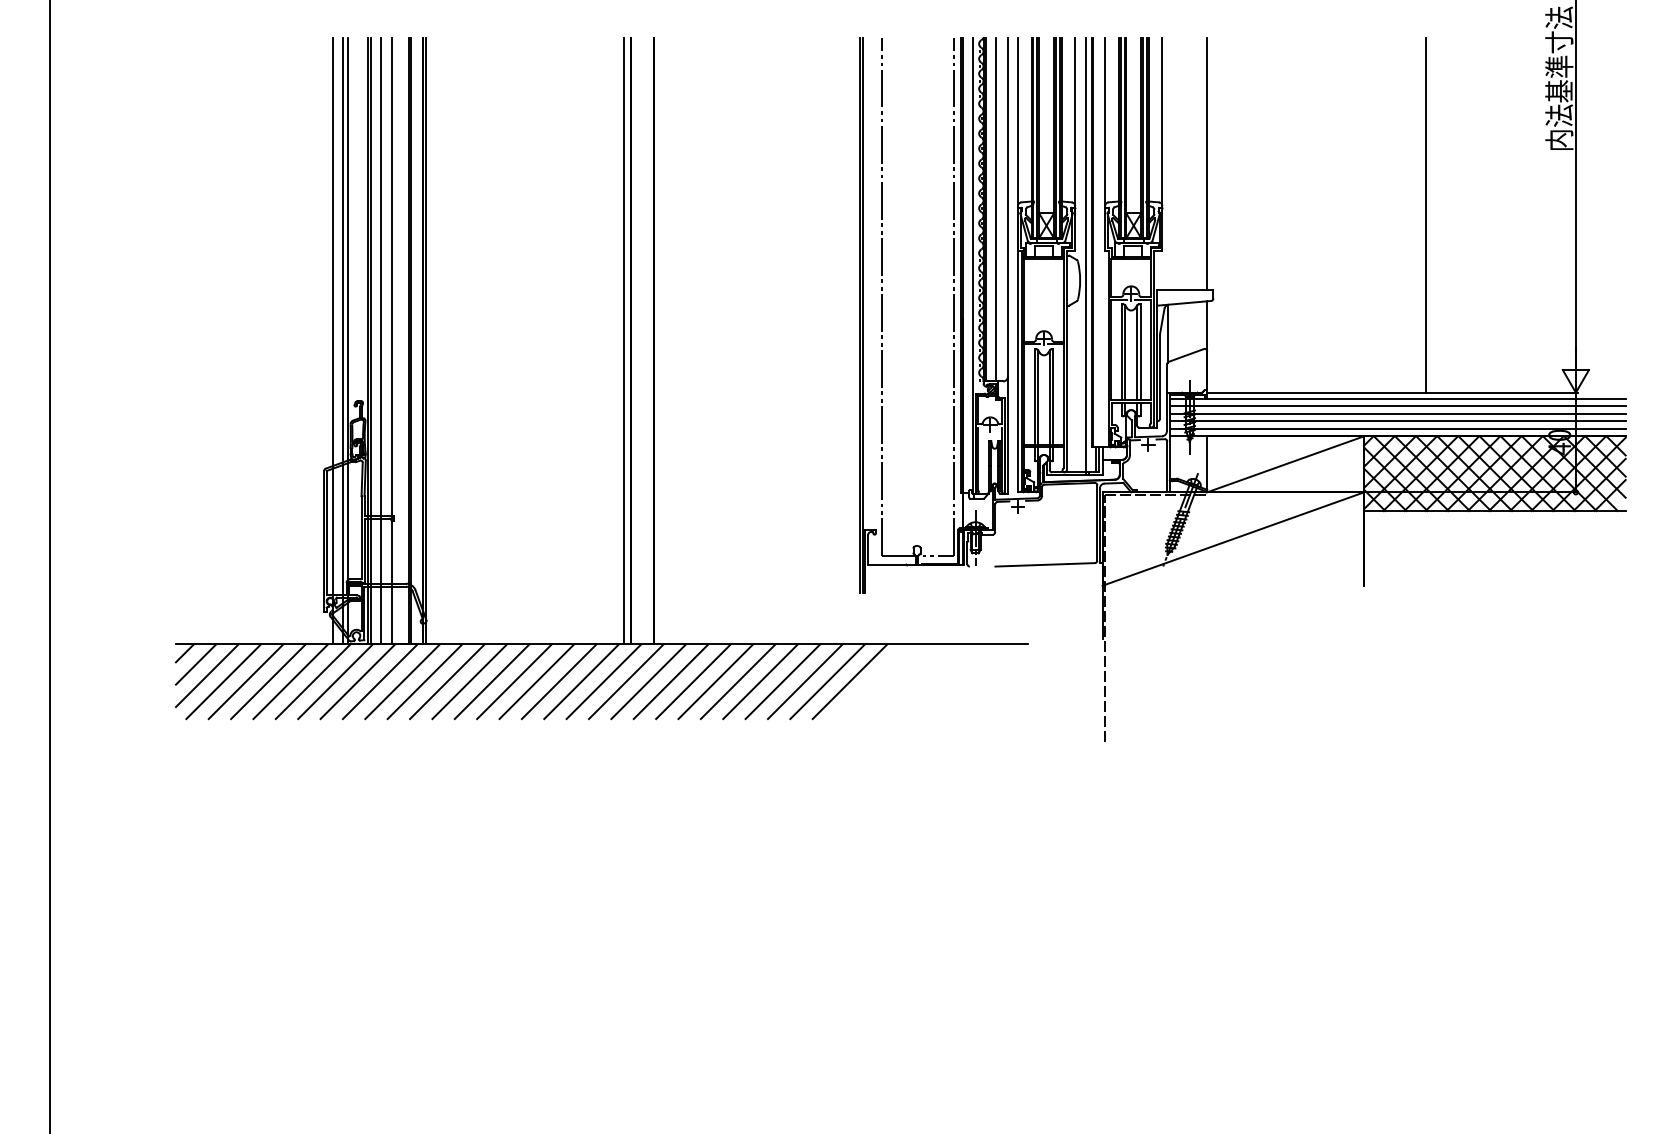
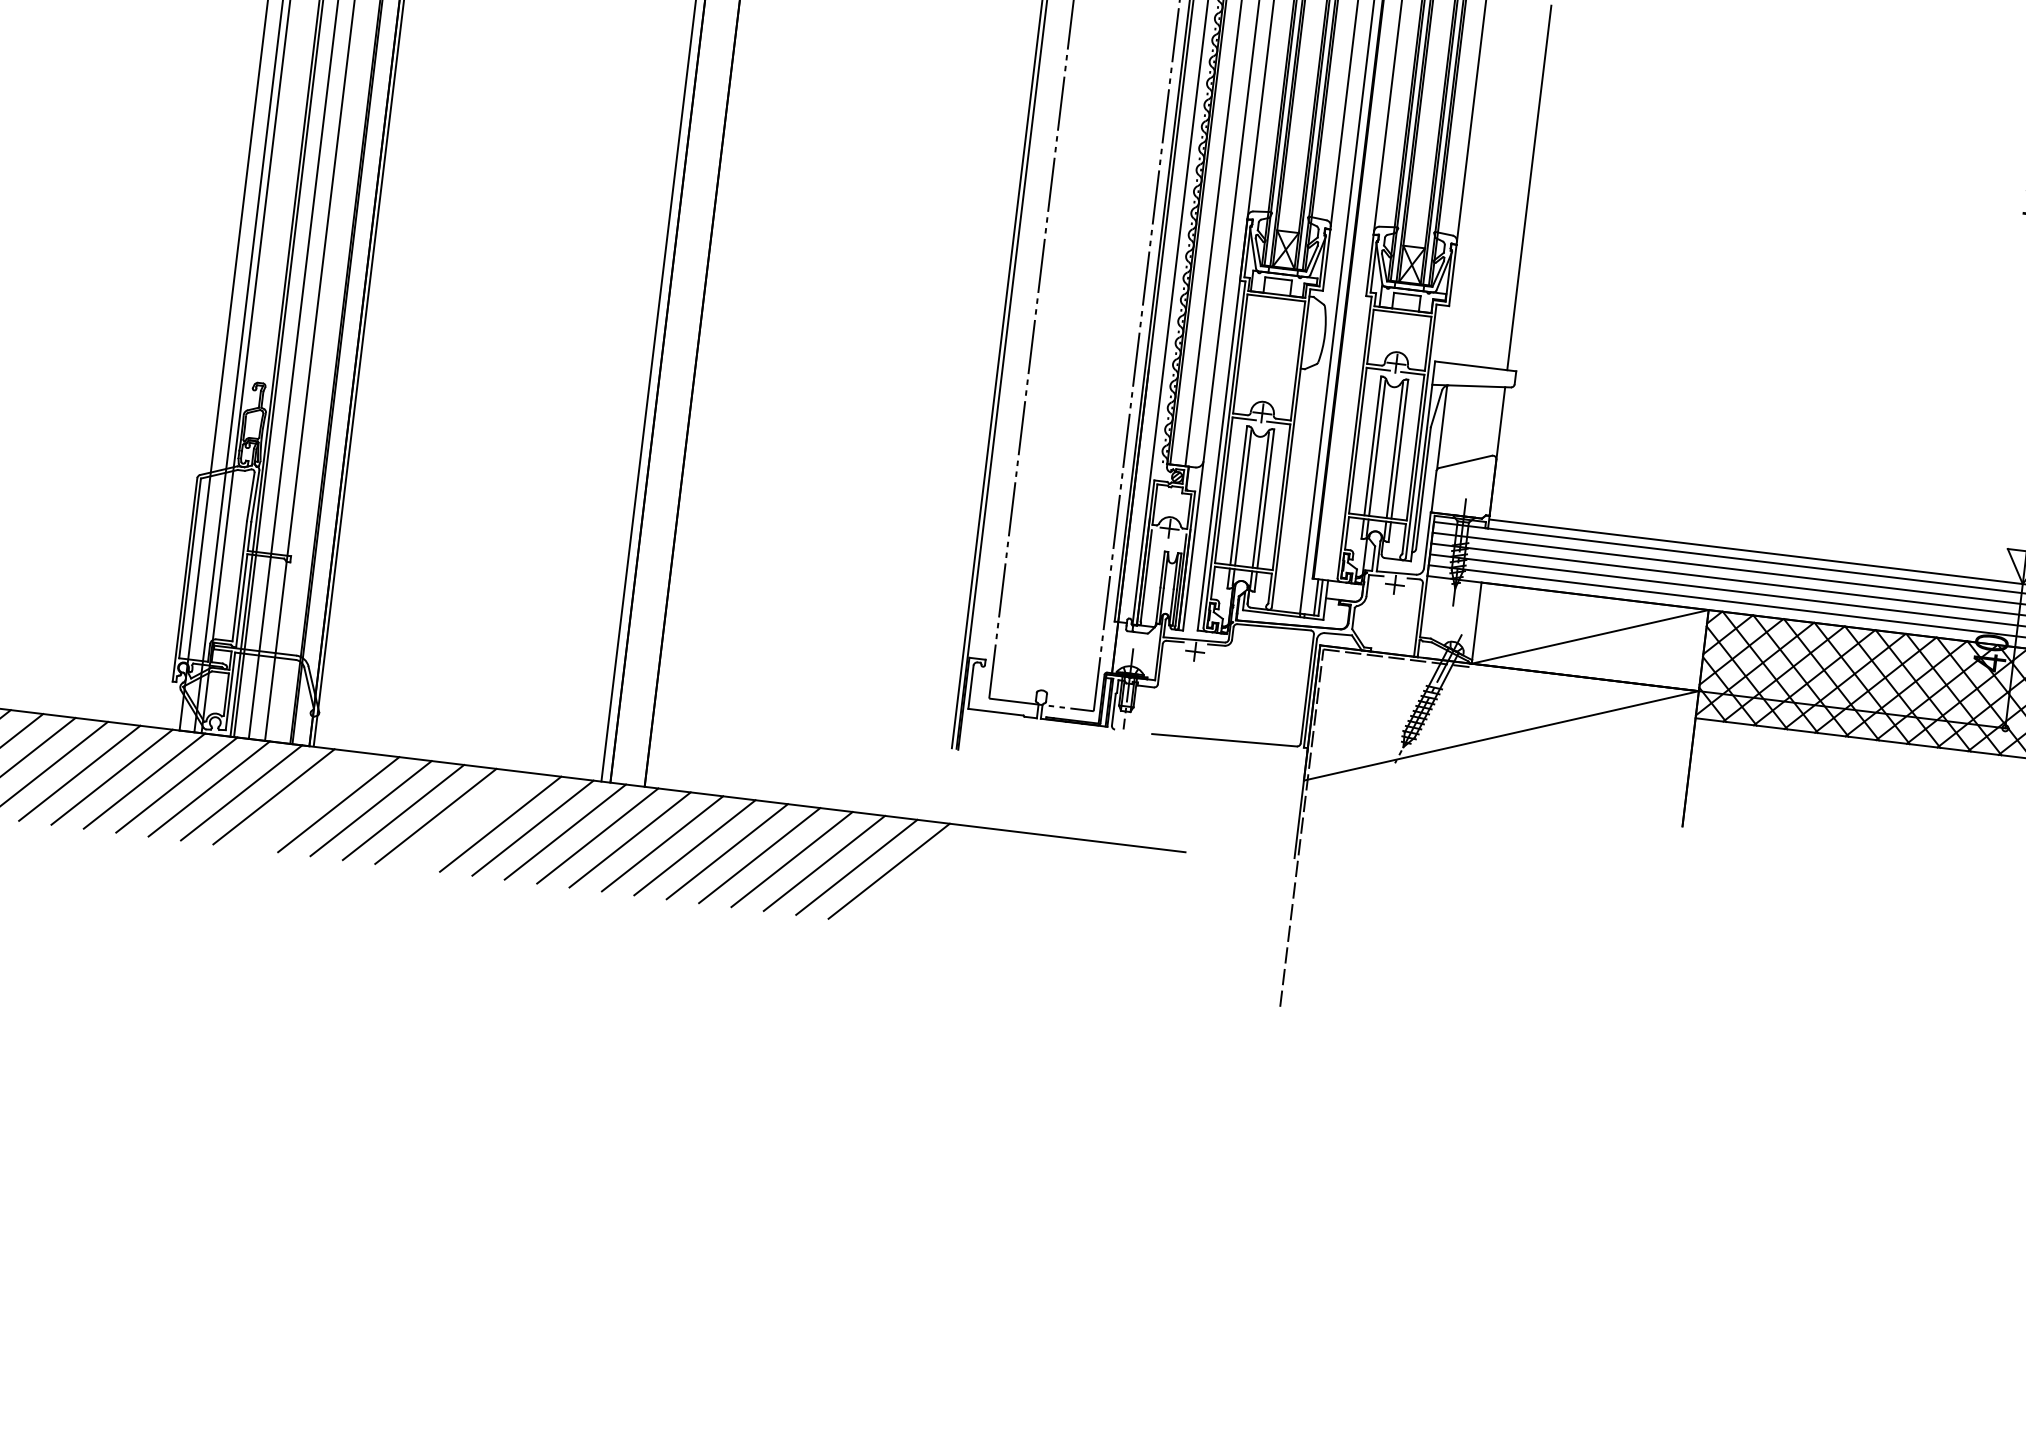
line: (1426, 214) -> (1837, 299), removed
line: (424, 681) -> (305, 800), removed
line: (536, 681) -> (467, 820), removed
line: (849, 681) -> (920, 874), removed

